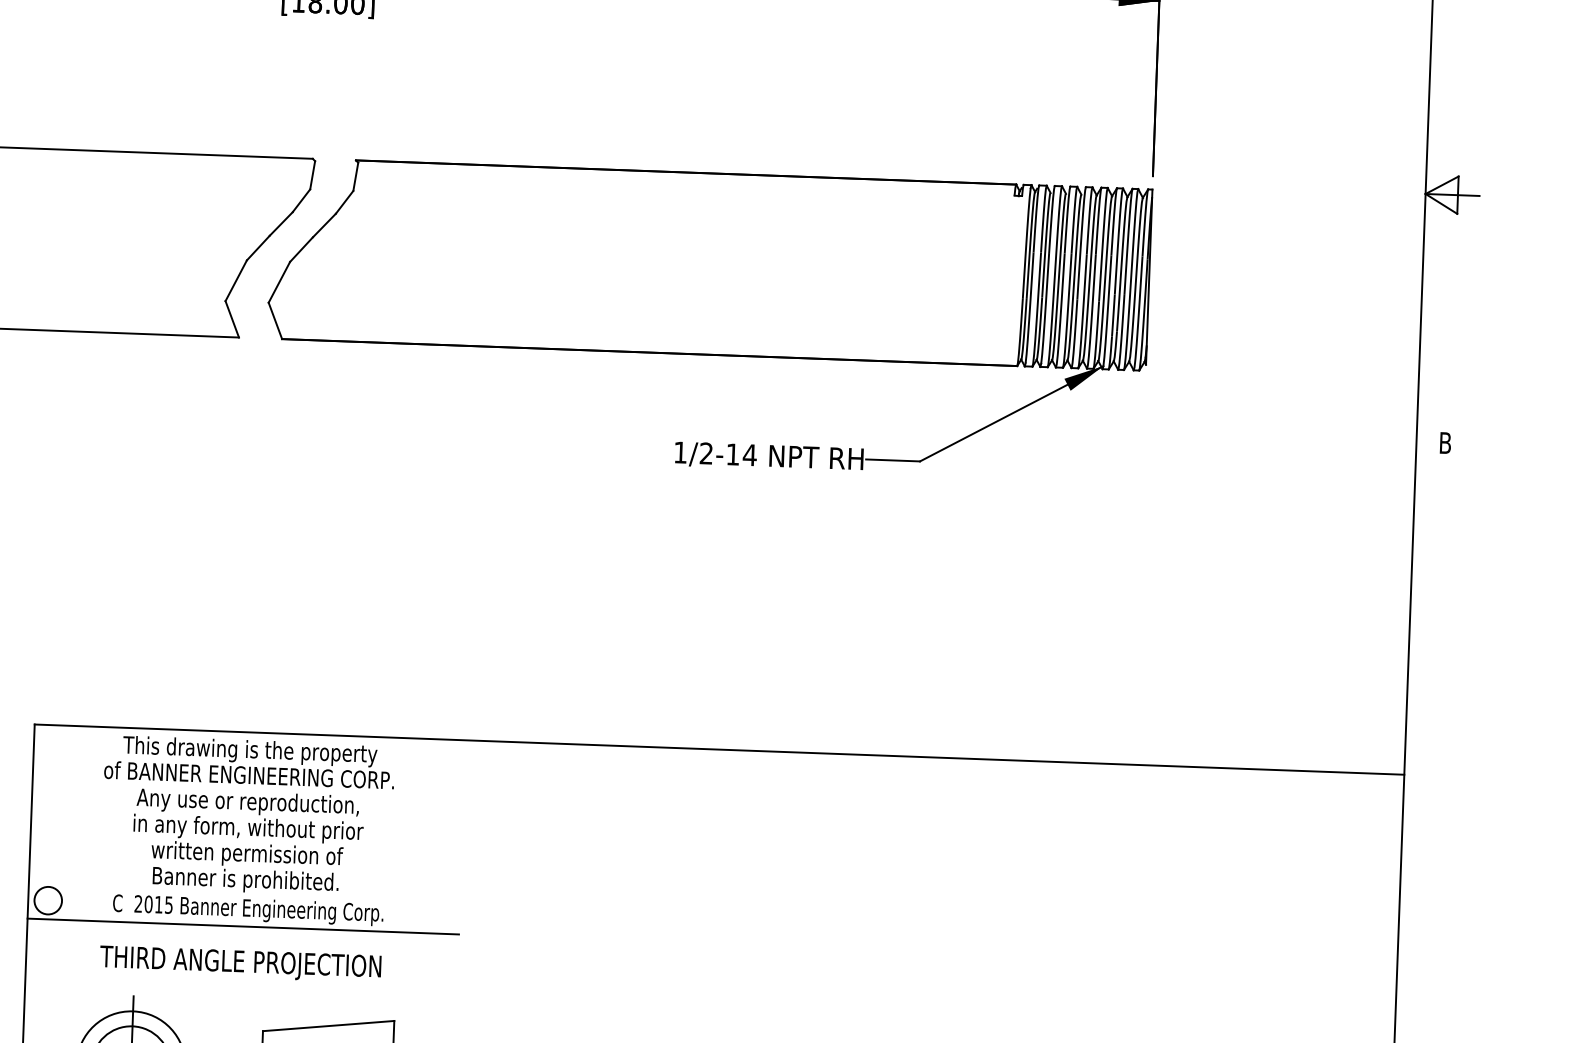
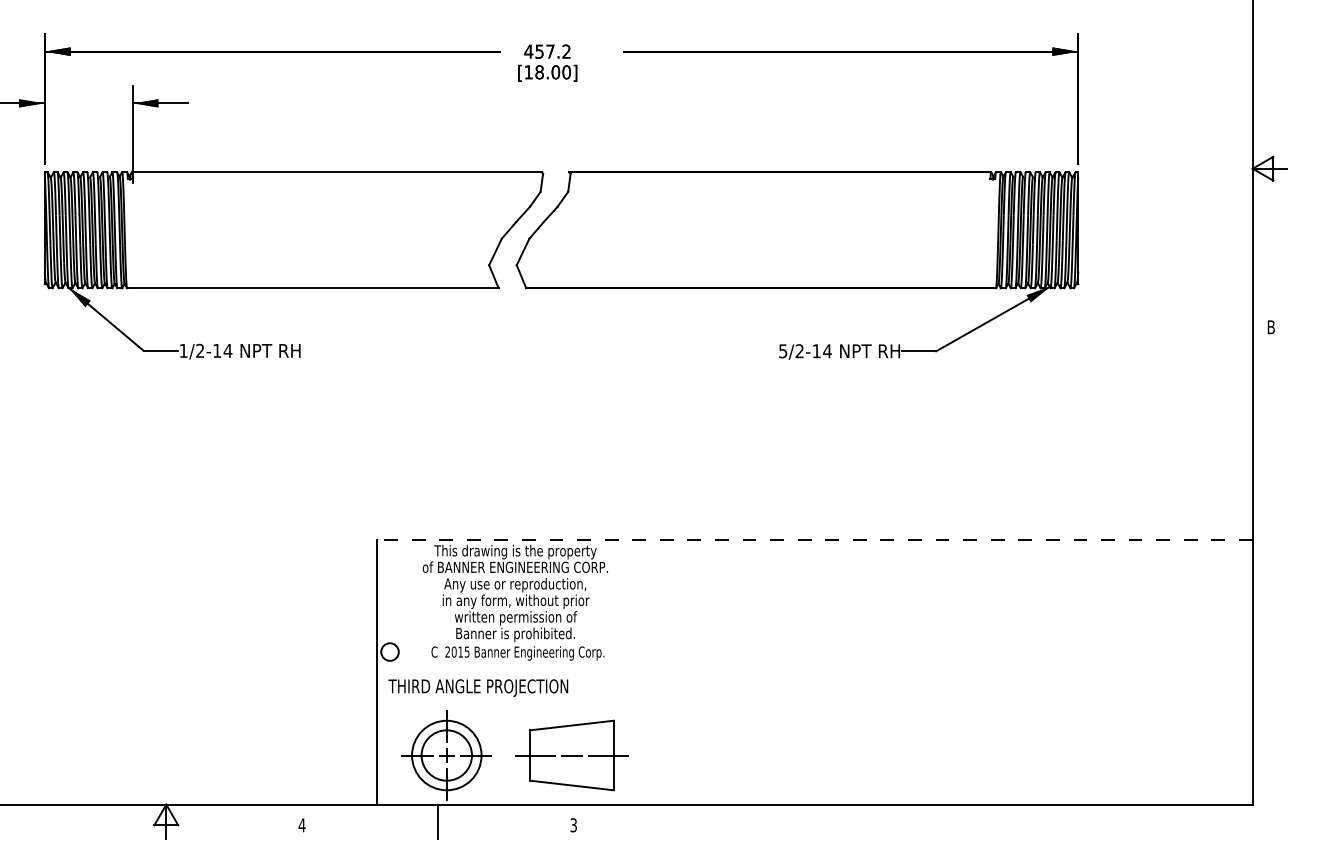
text: (681, 453) -> (783, 351), 1/2-14 -> 5/2-14
line: (718, 748) -> (814, 539), solid -> dashed
line: (243, 927) -> (515, 664), removed
text: (240, 963) -> (478, 687), moved

